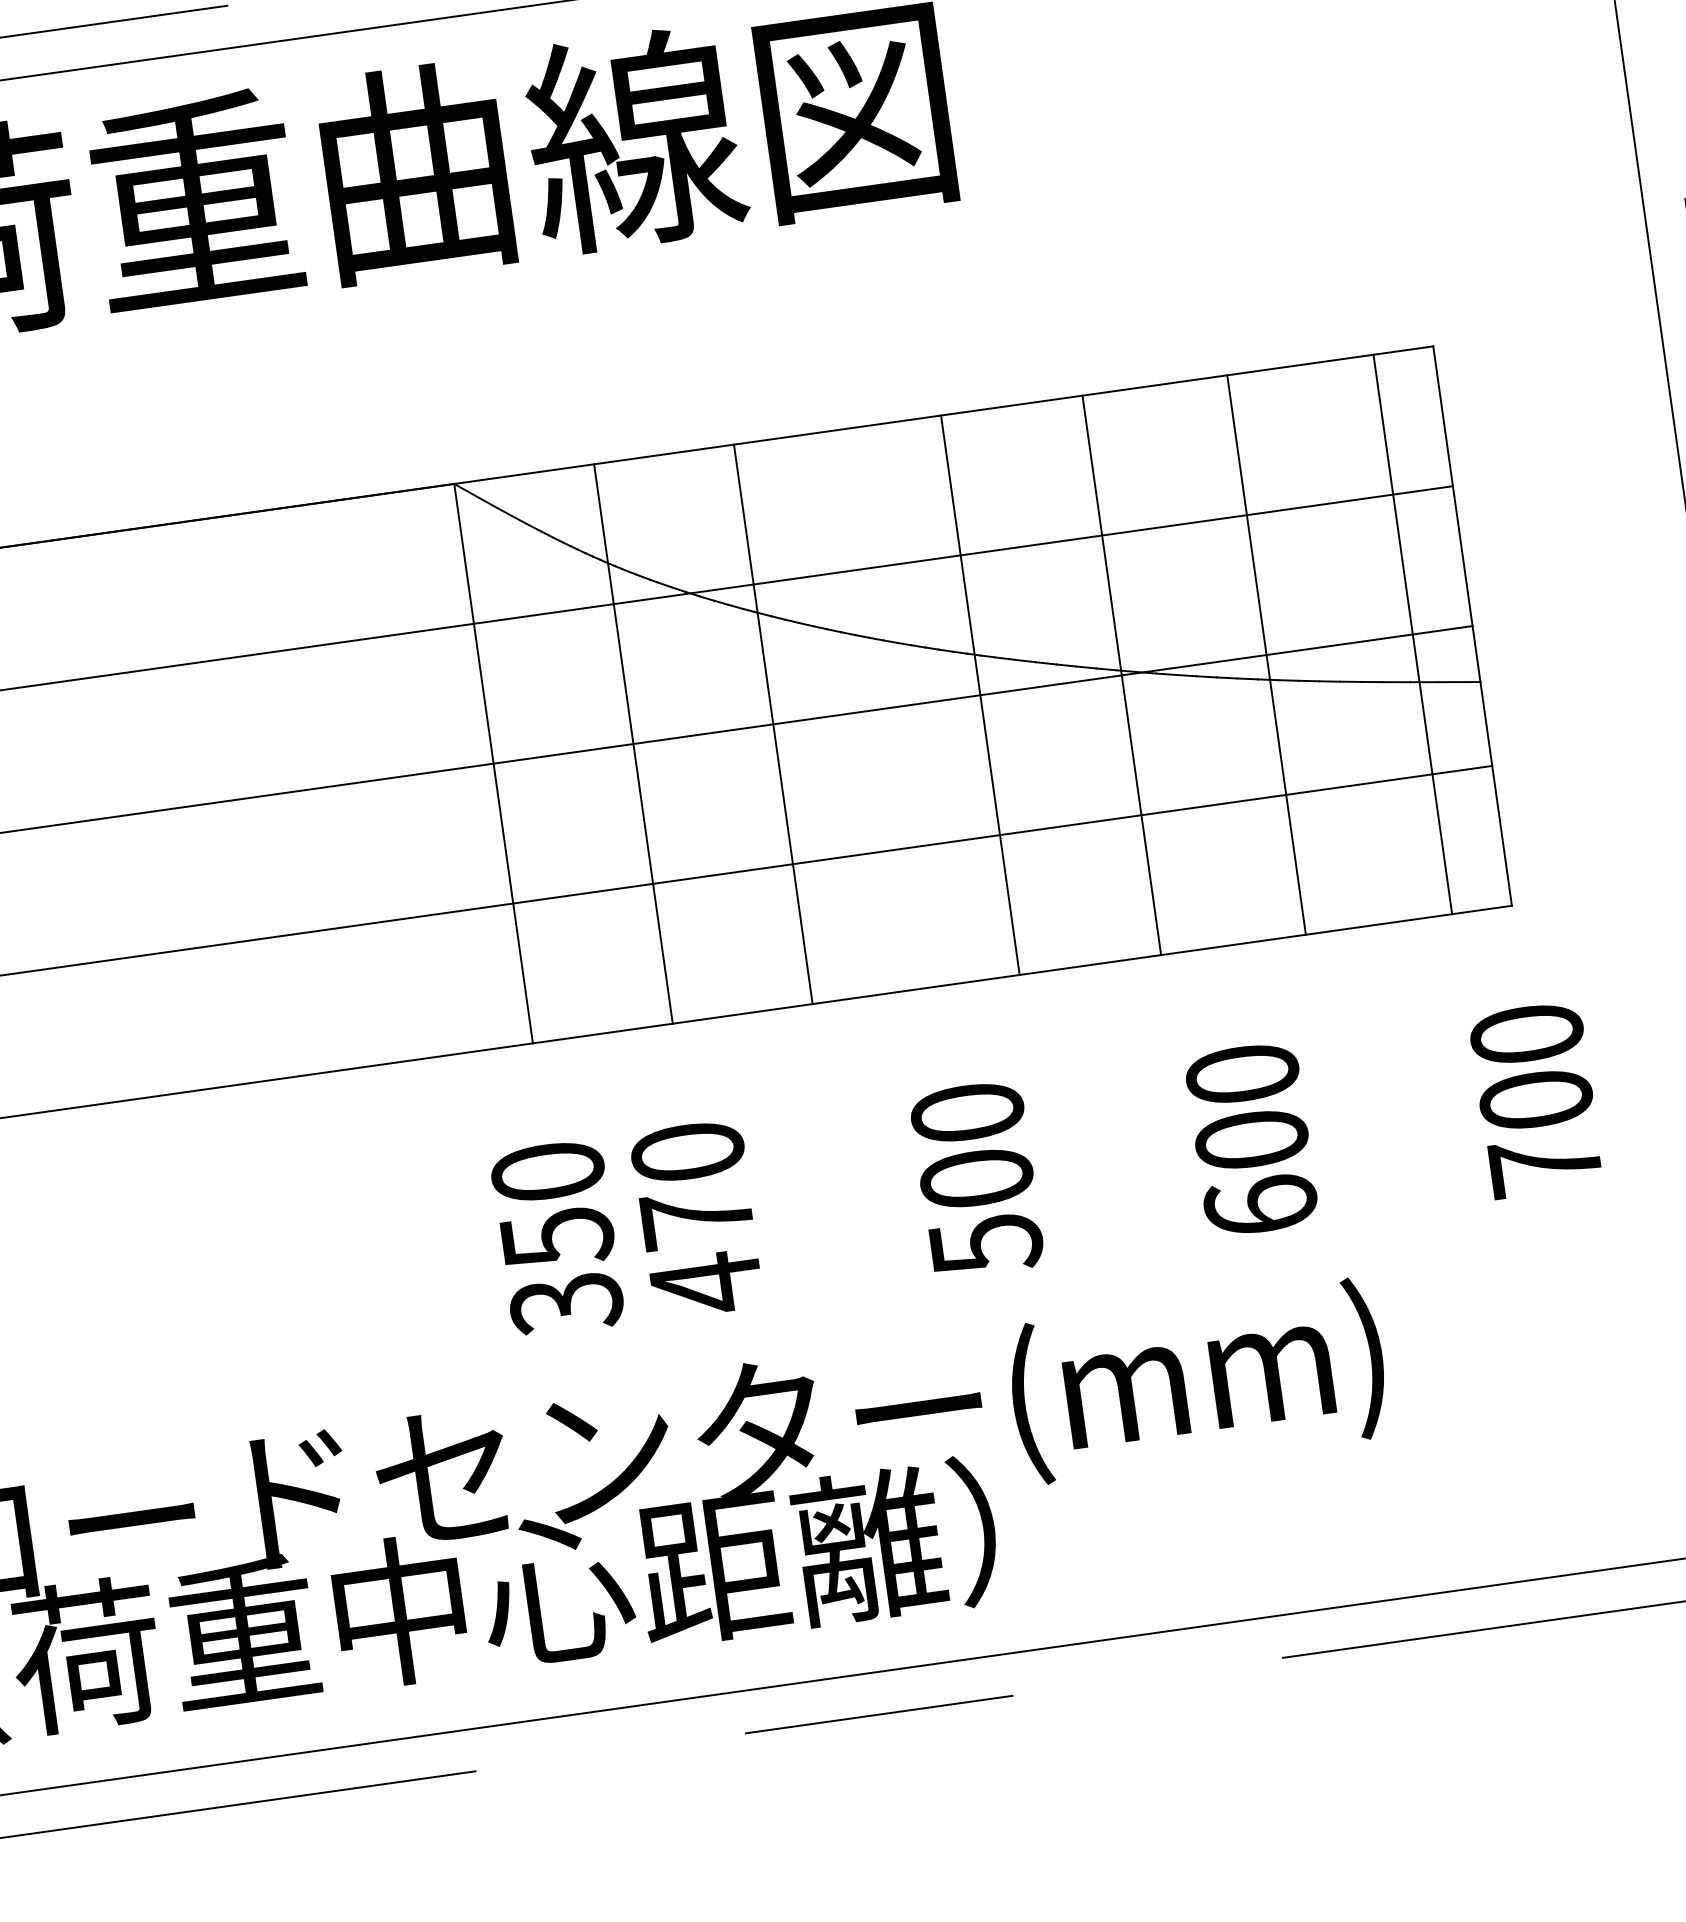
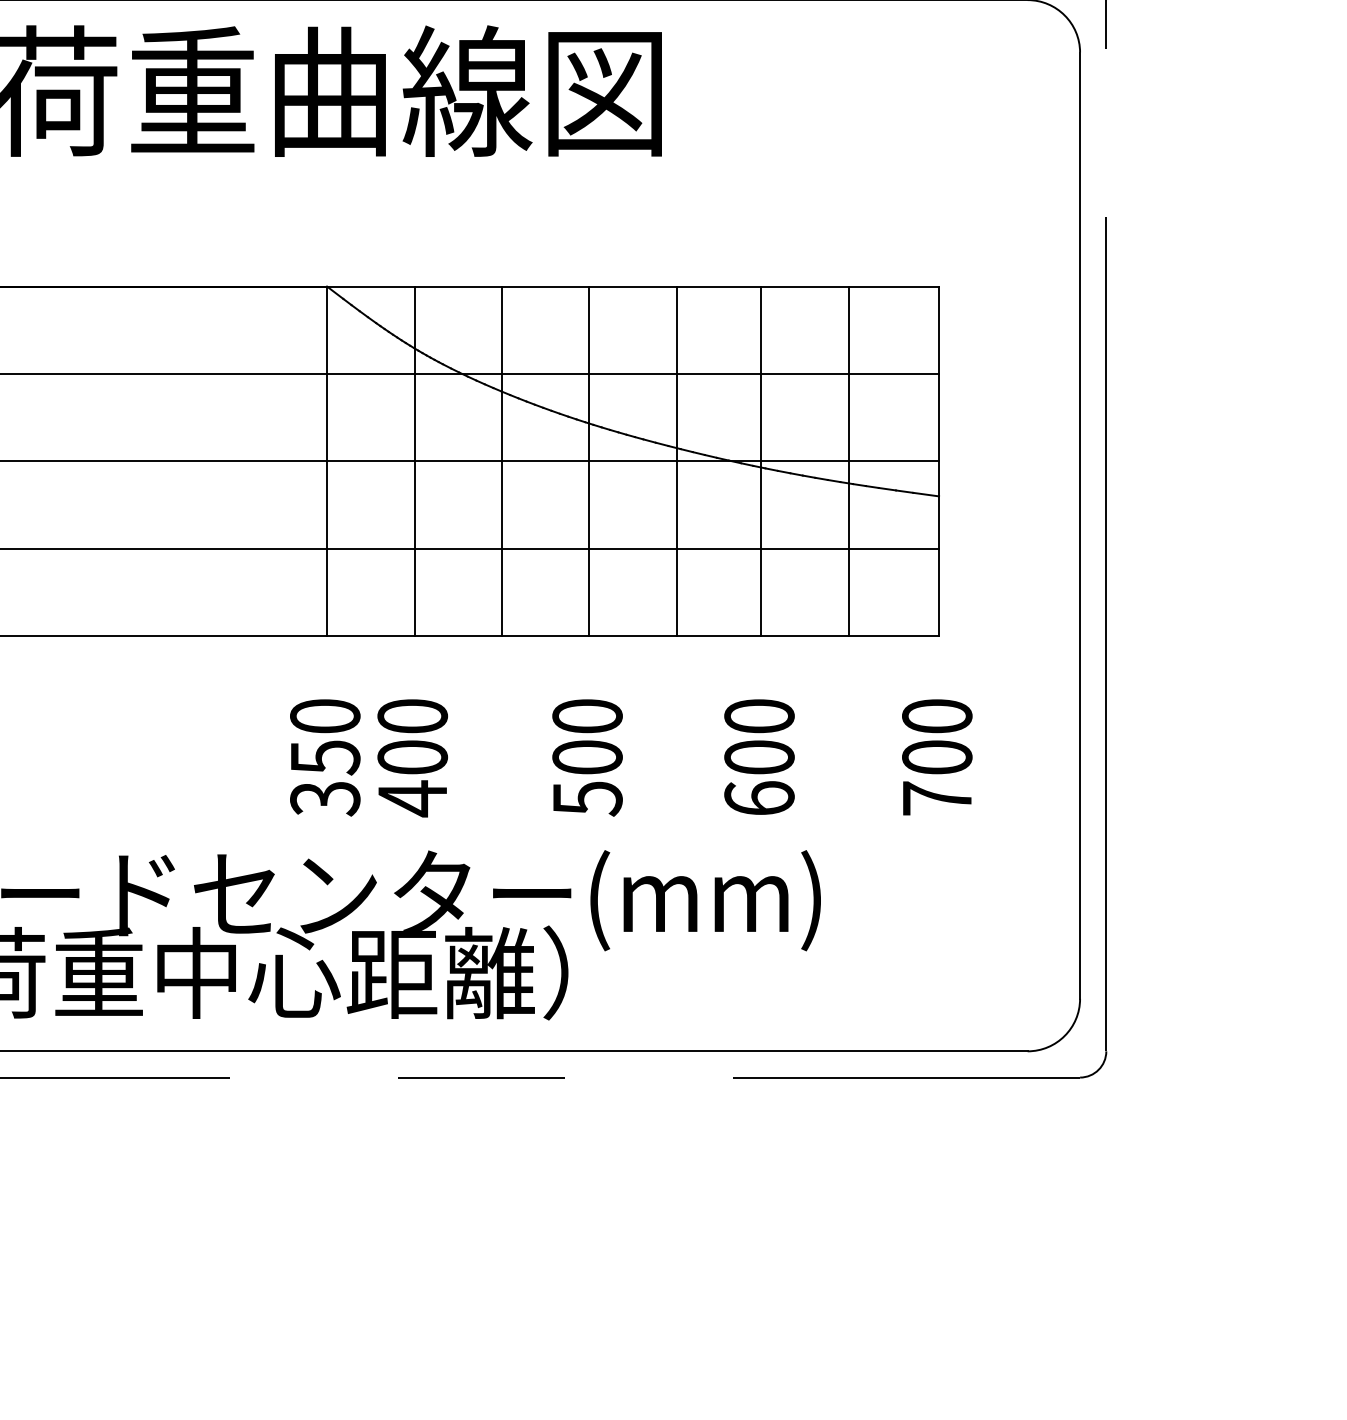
line: (1412, 634) -> (848, 461), moved
line: (1266, 655) -> (761, 461), moved
line: (1121, 675) -> (676, 461), moved
line: (980, 695) -> (589, 461), moved
text: (696, 1218) -> (412, 757), 470 -> 400

